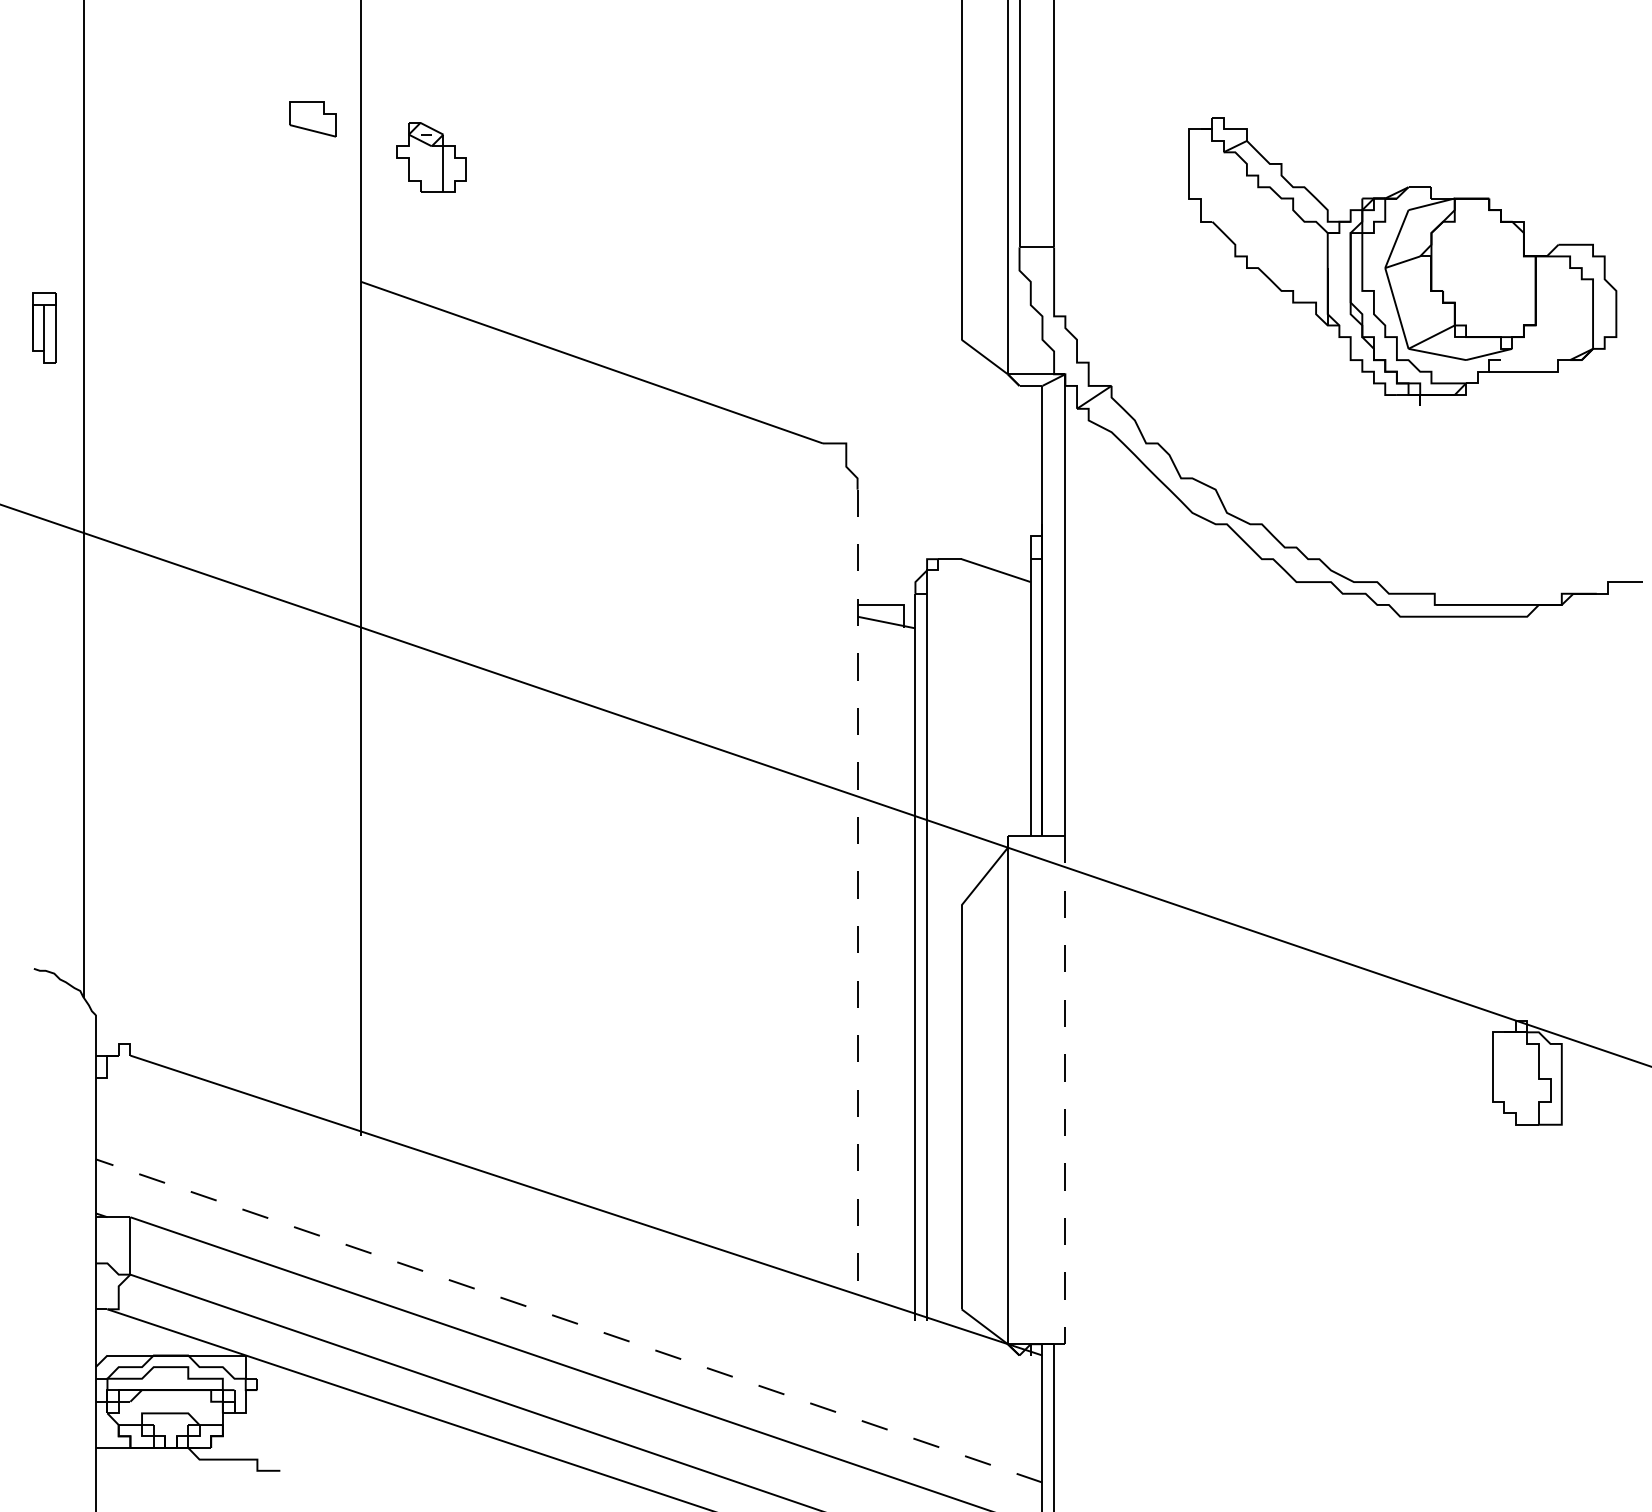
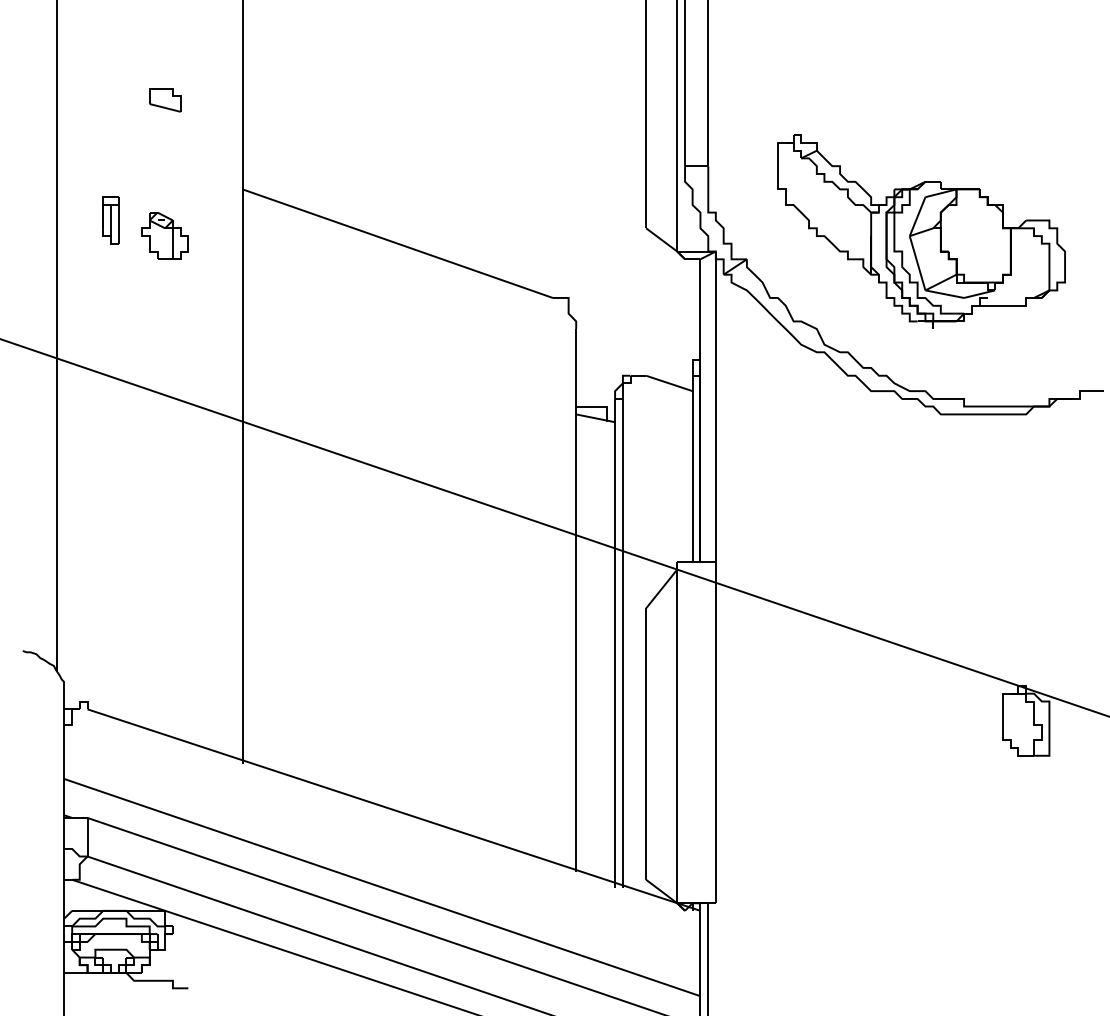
part: (313, 119) -> (165, 100), moved
part: (430, 156) -> (164, 235), moved
part: (1402, 261) -> (921, 231), moved
part: (43, 328) -> (110, 220), moved
line: (857, 893) -> (576, 600), dashed -> solid
line: (1064, 1090) -> (715, 732), dashed -> solid
line: (567, 1320) -> (381, 887), dashed -> solid

